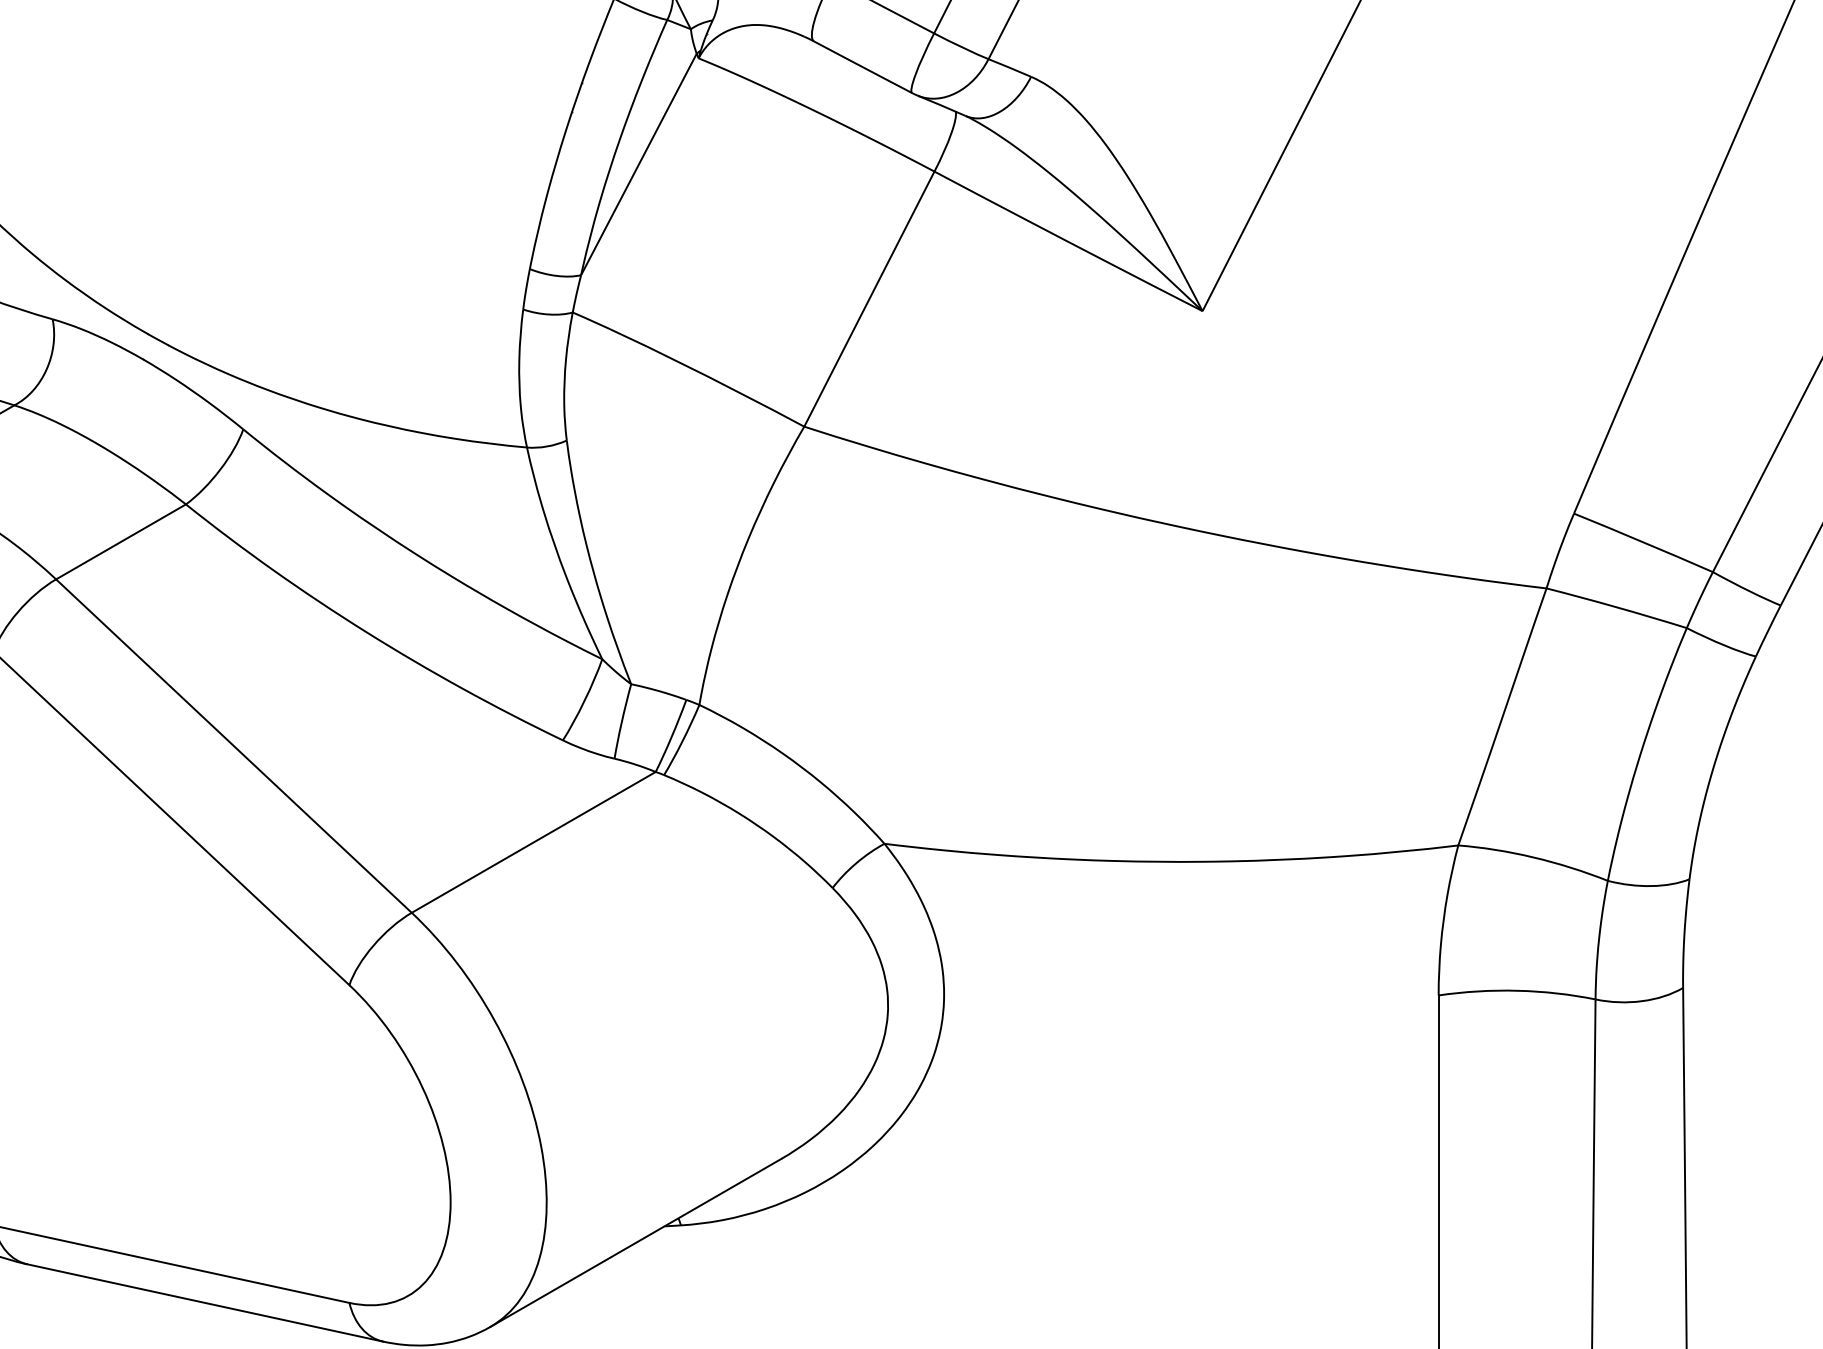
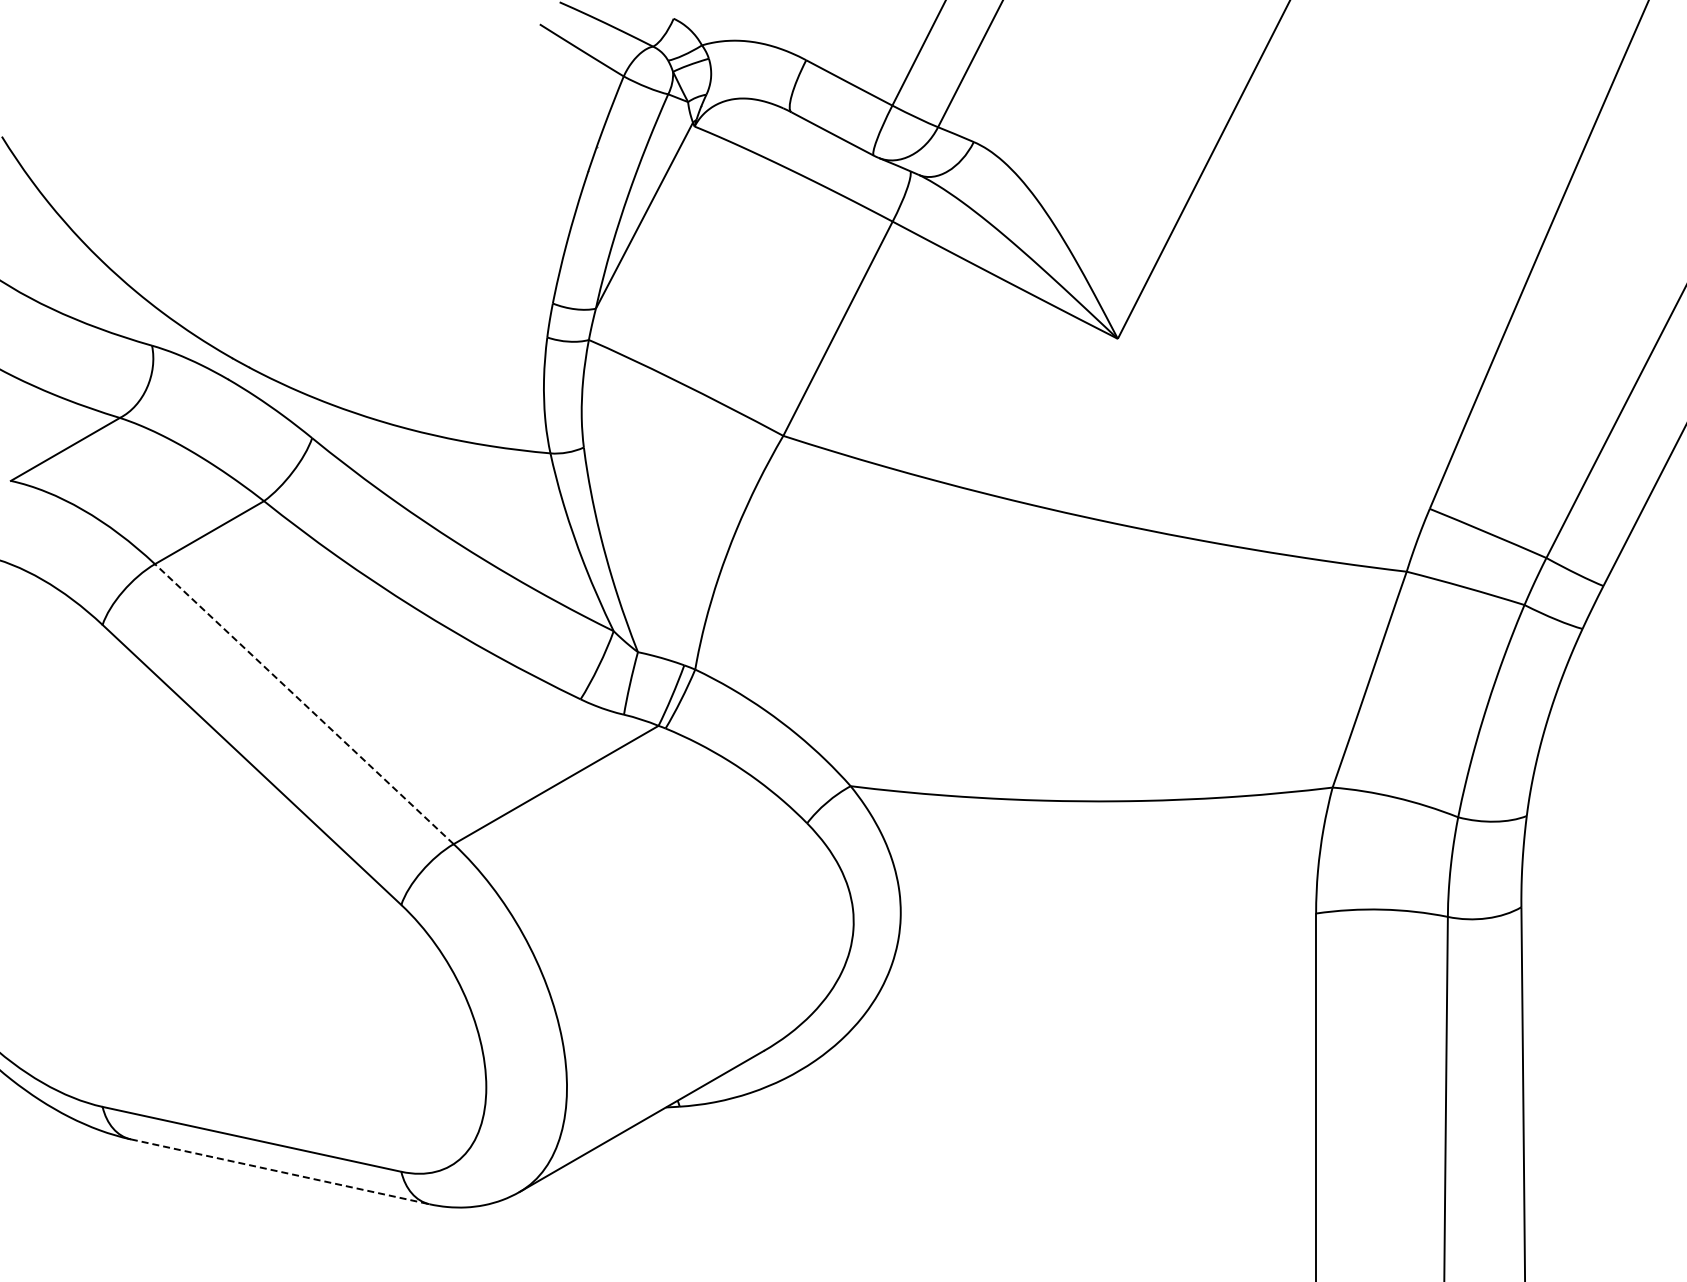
line: (234, 746) -> (304, 704), solid -> dashed
line: (205, 1302) -> (280, 1171), solid -> dashed

